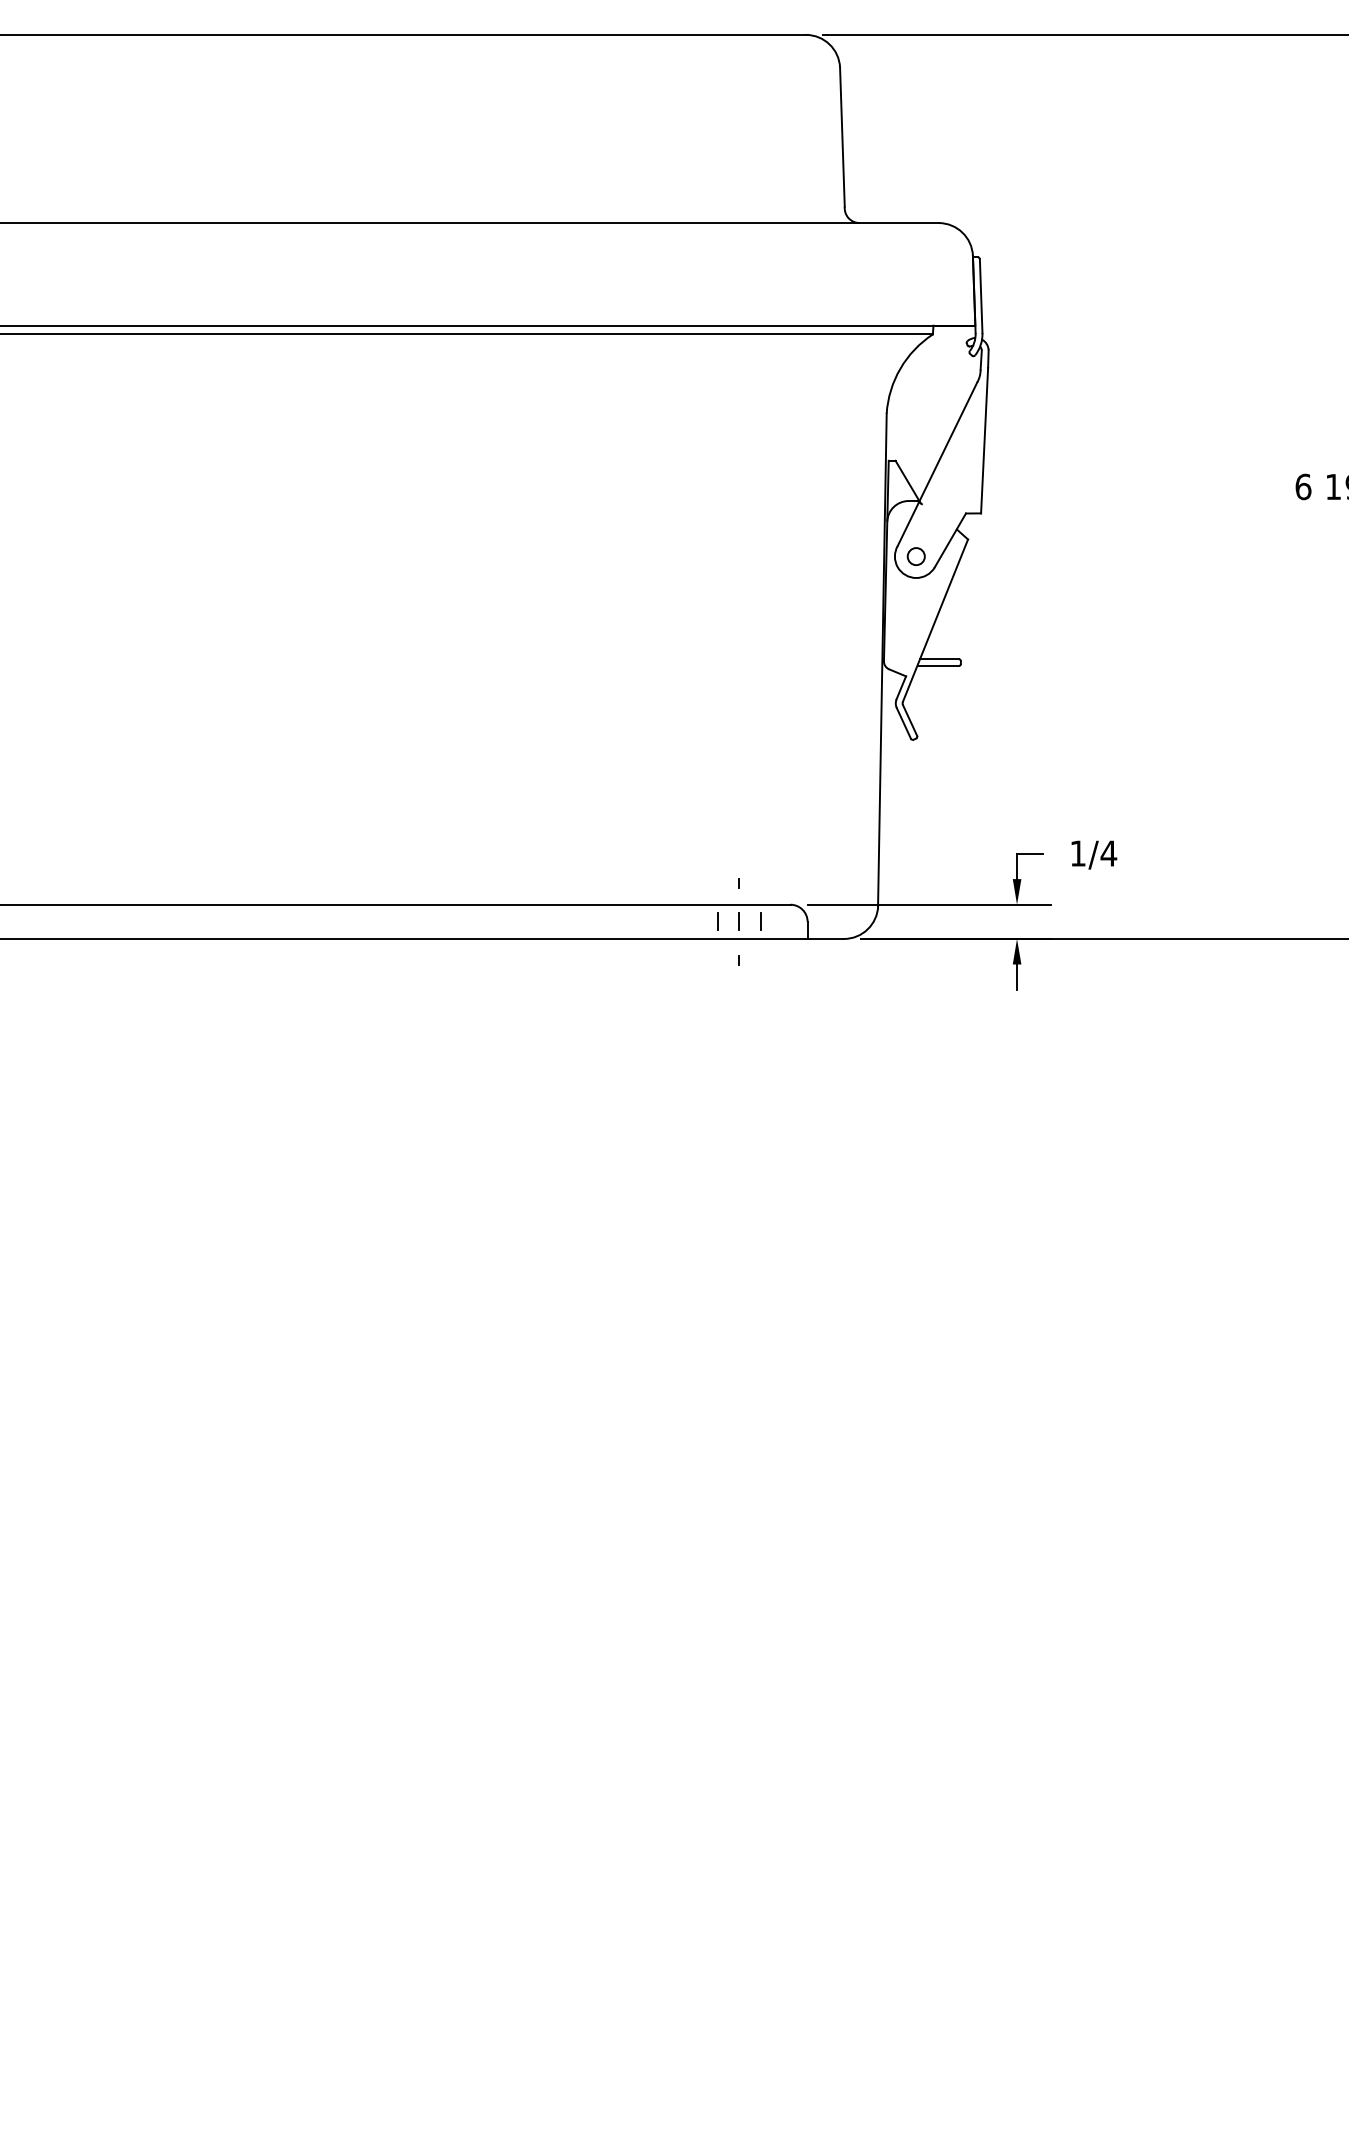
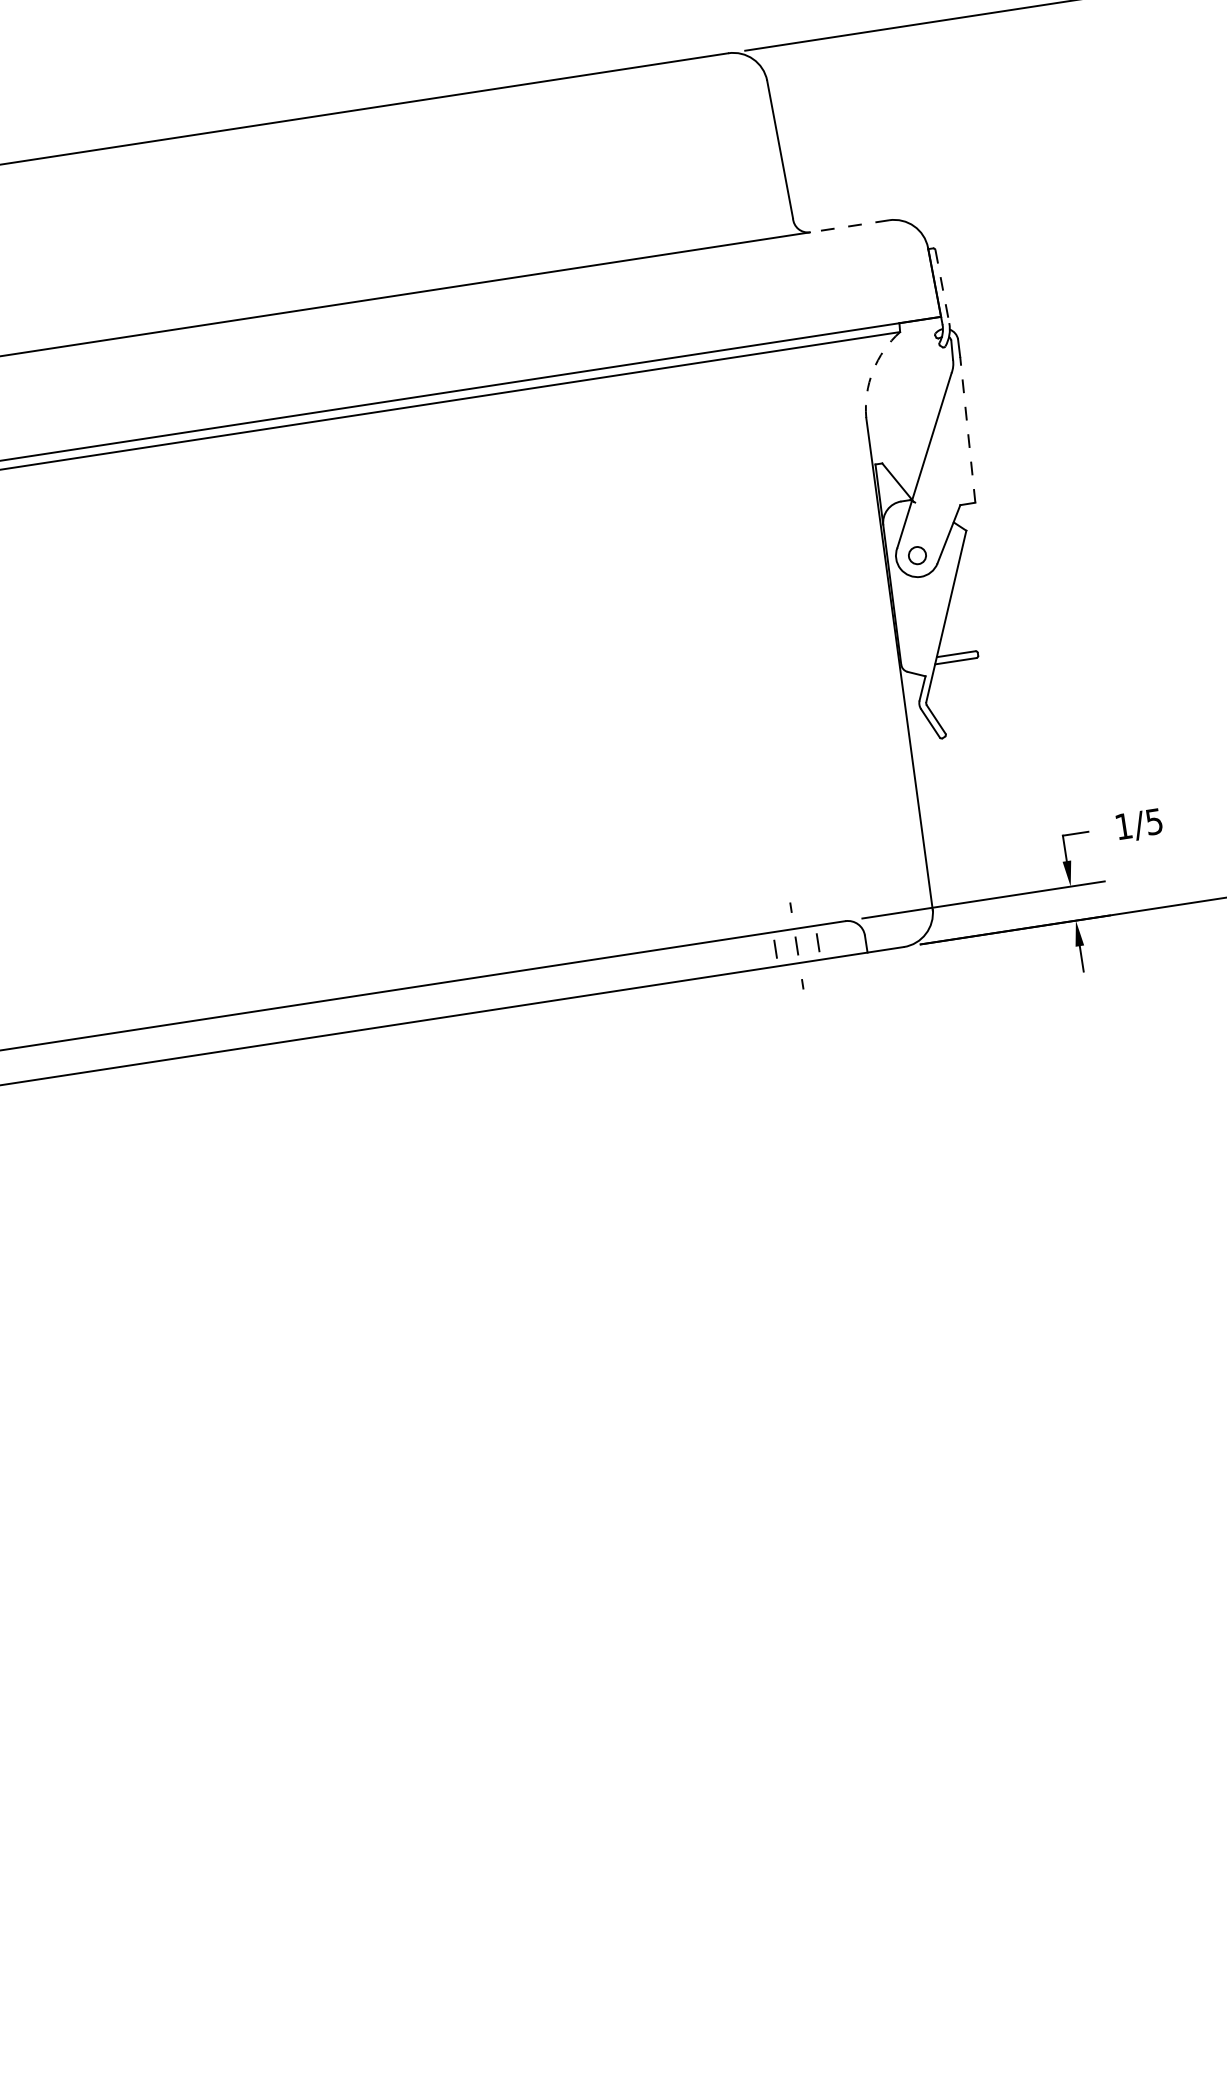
line: (899, 223) -> (850, 226), solid -> dashed
line: (981, 296) -> (942, 286), solid -> dashed
arc: (900, 368) -> (873, 370), solid -> dashed
line: (984, 440) -> (967, 429), solid -> dashed
text: (1108, 853) -> (1153, 821), 1/4 -> 1/5

